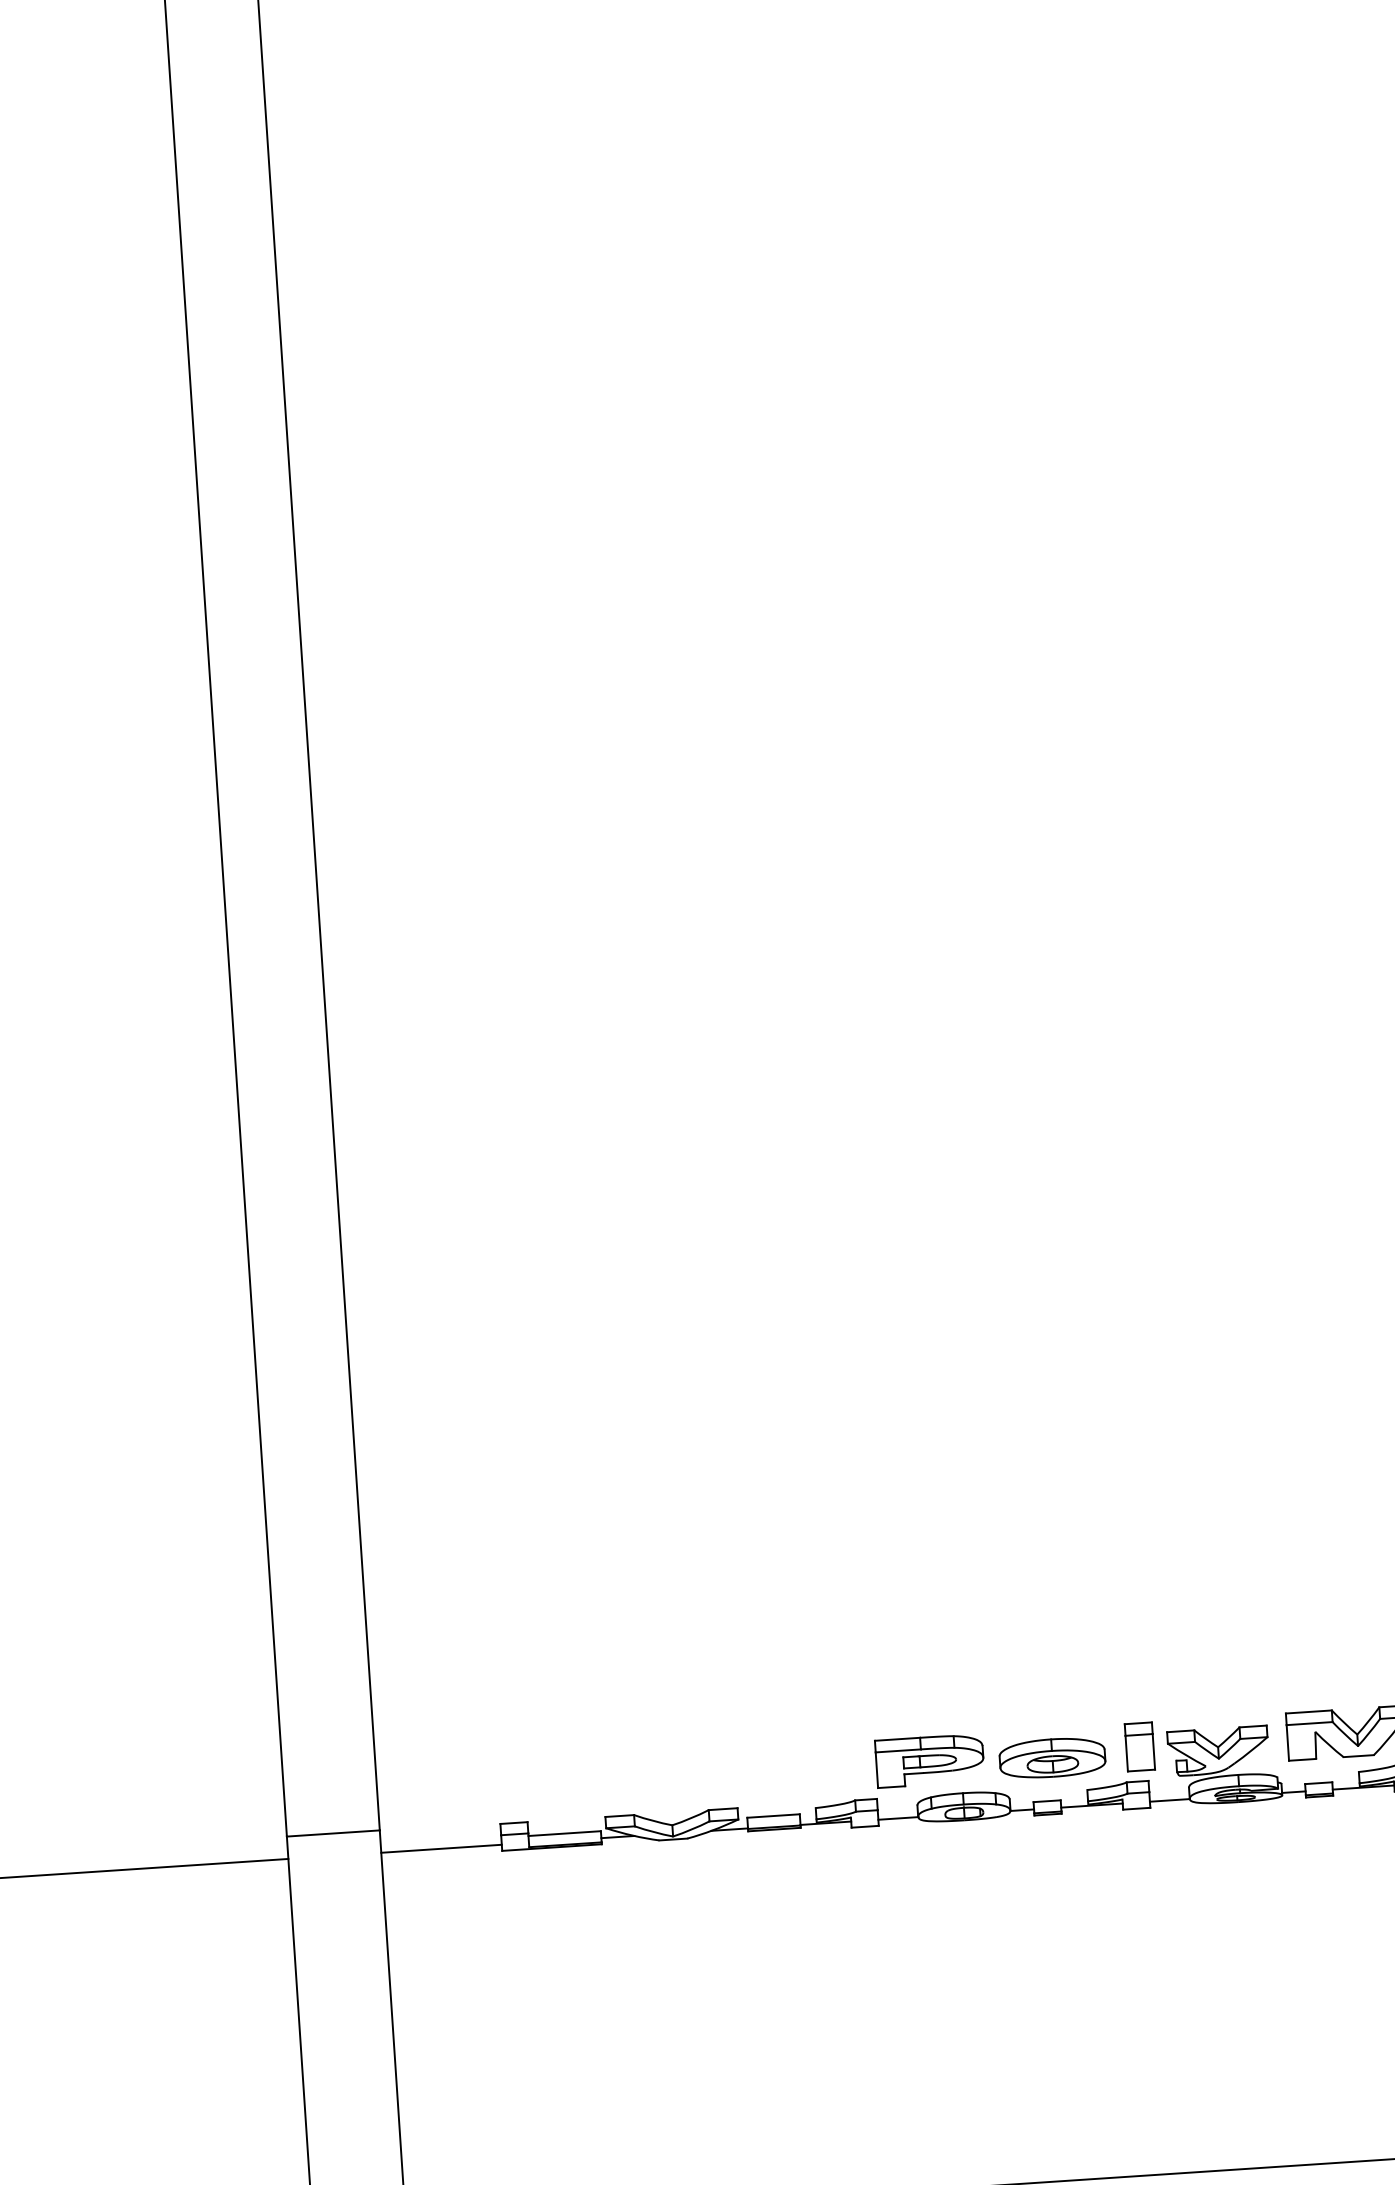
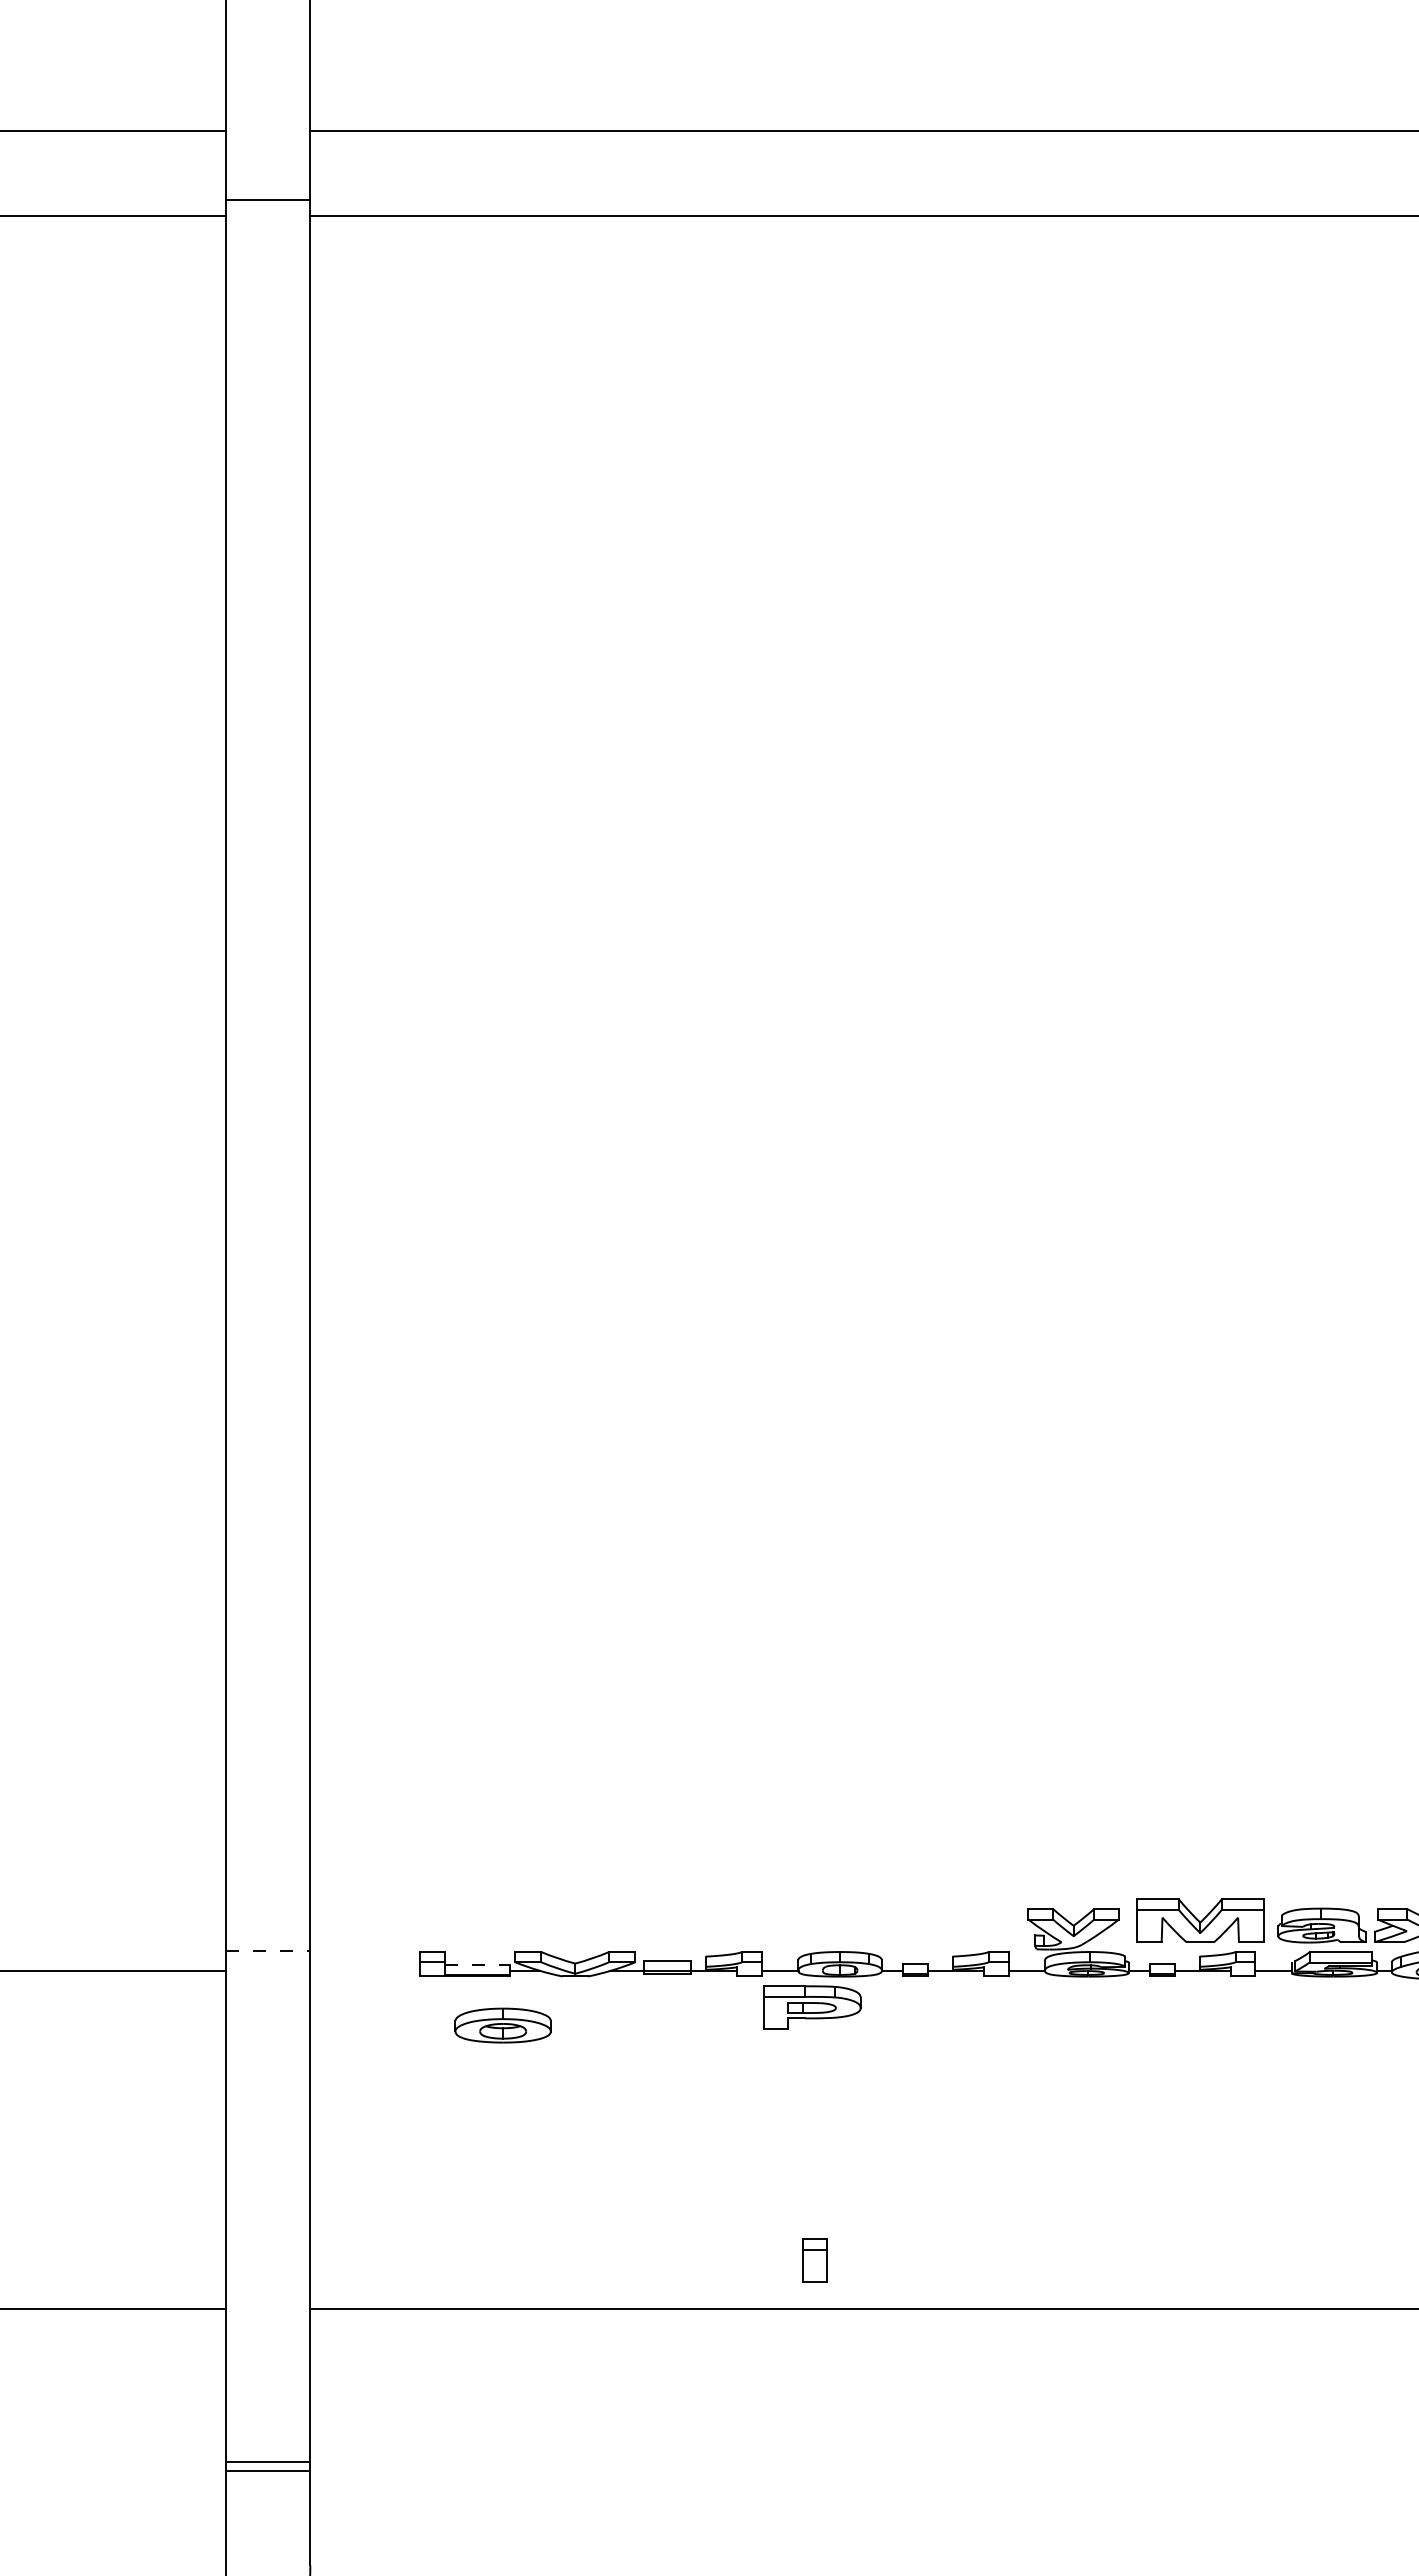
part: (1139, 1746) -> (814, 2260), moved
part: (1051, 1758) -> (502, 2025), moved
part: (930, 1760) -> (812, 2007), moved
line: (333, 1833) -> (268, 1950), solid -> dashed
line: (564, 1833) -> (477, 1964), solid -> dashed
line: (440, 1848) -> (364, 1970), removed

